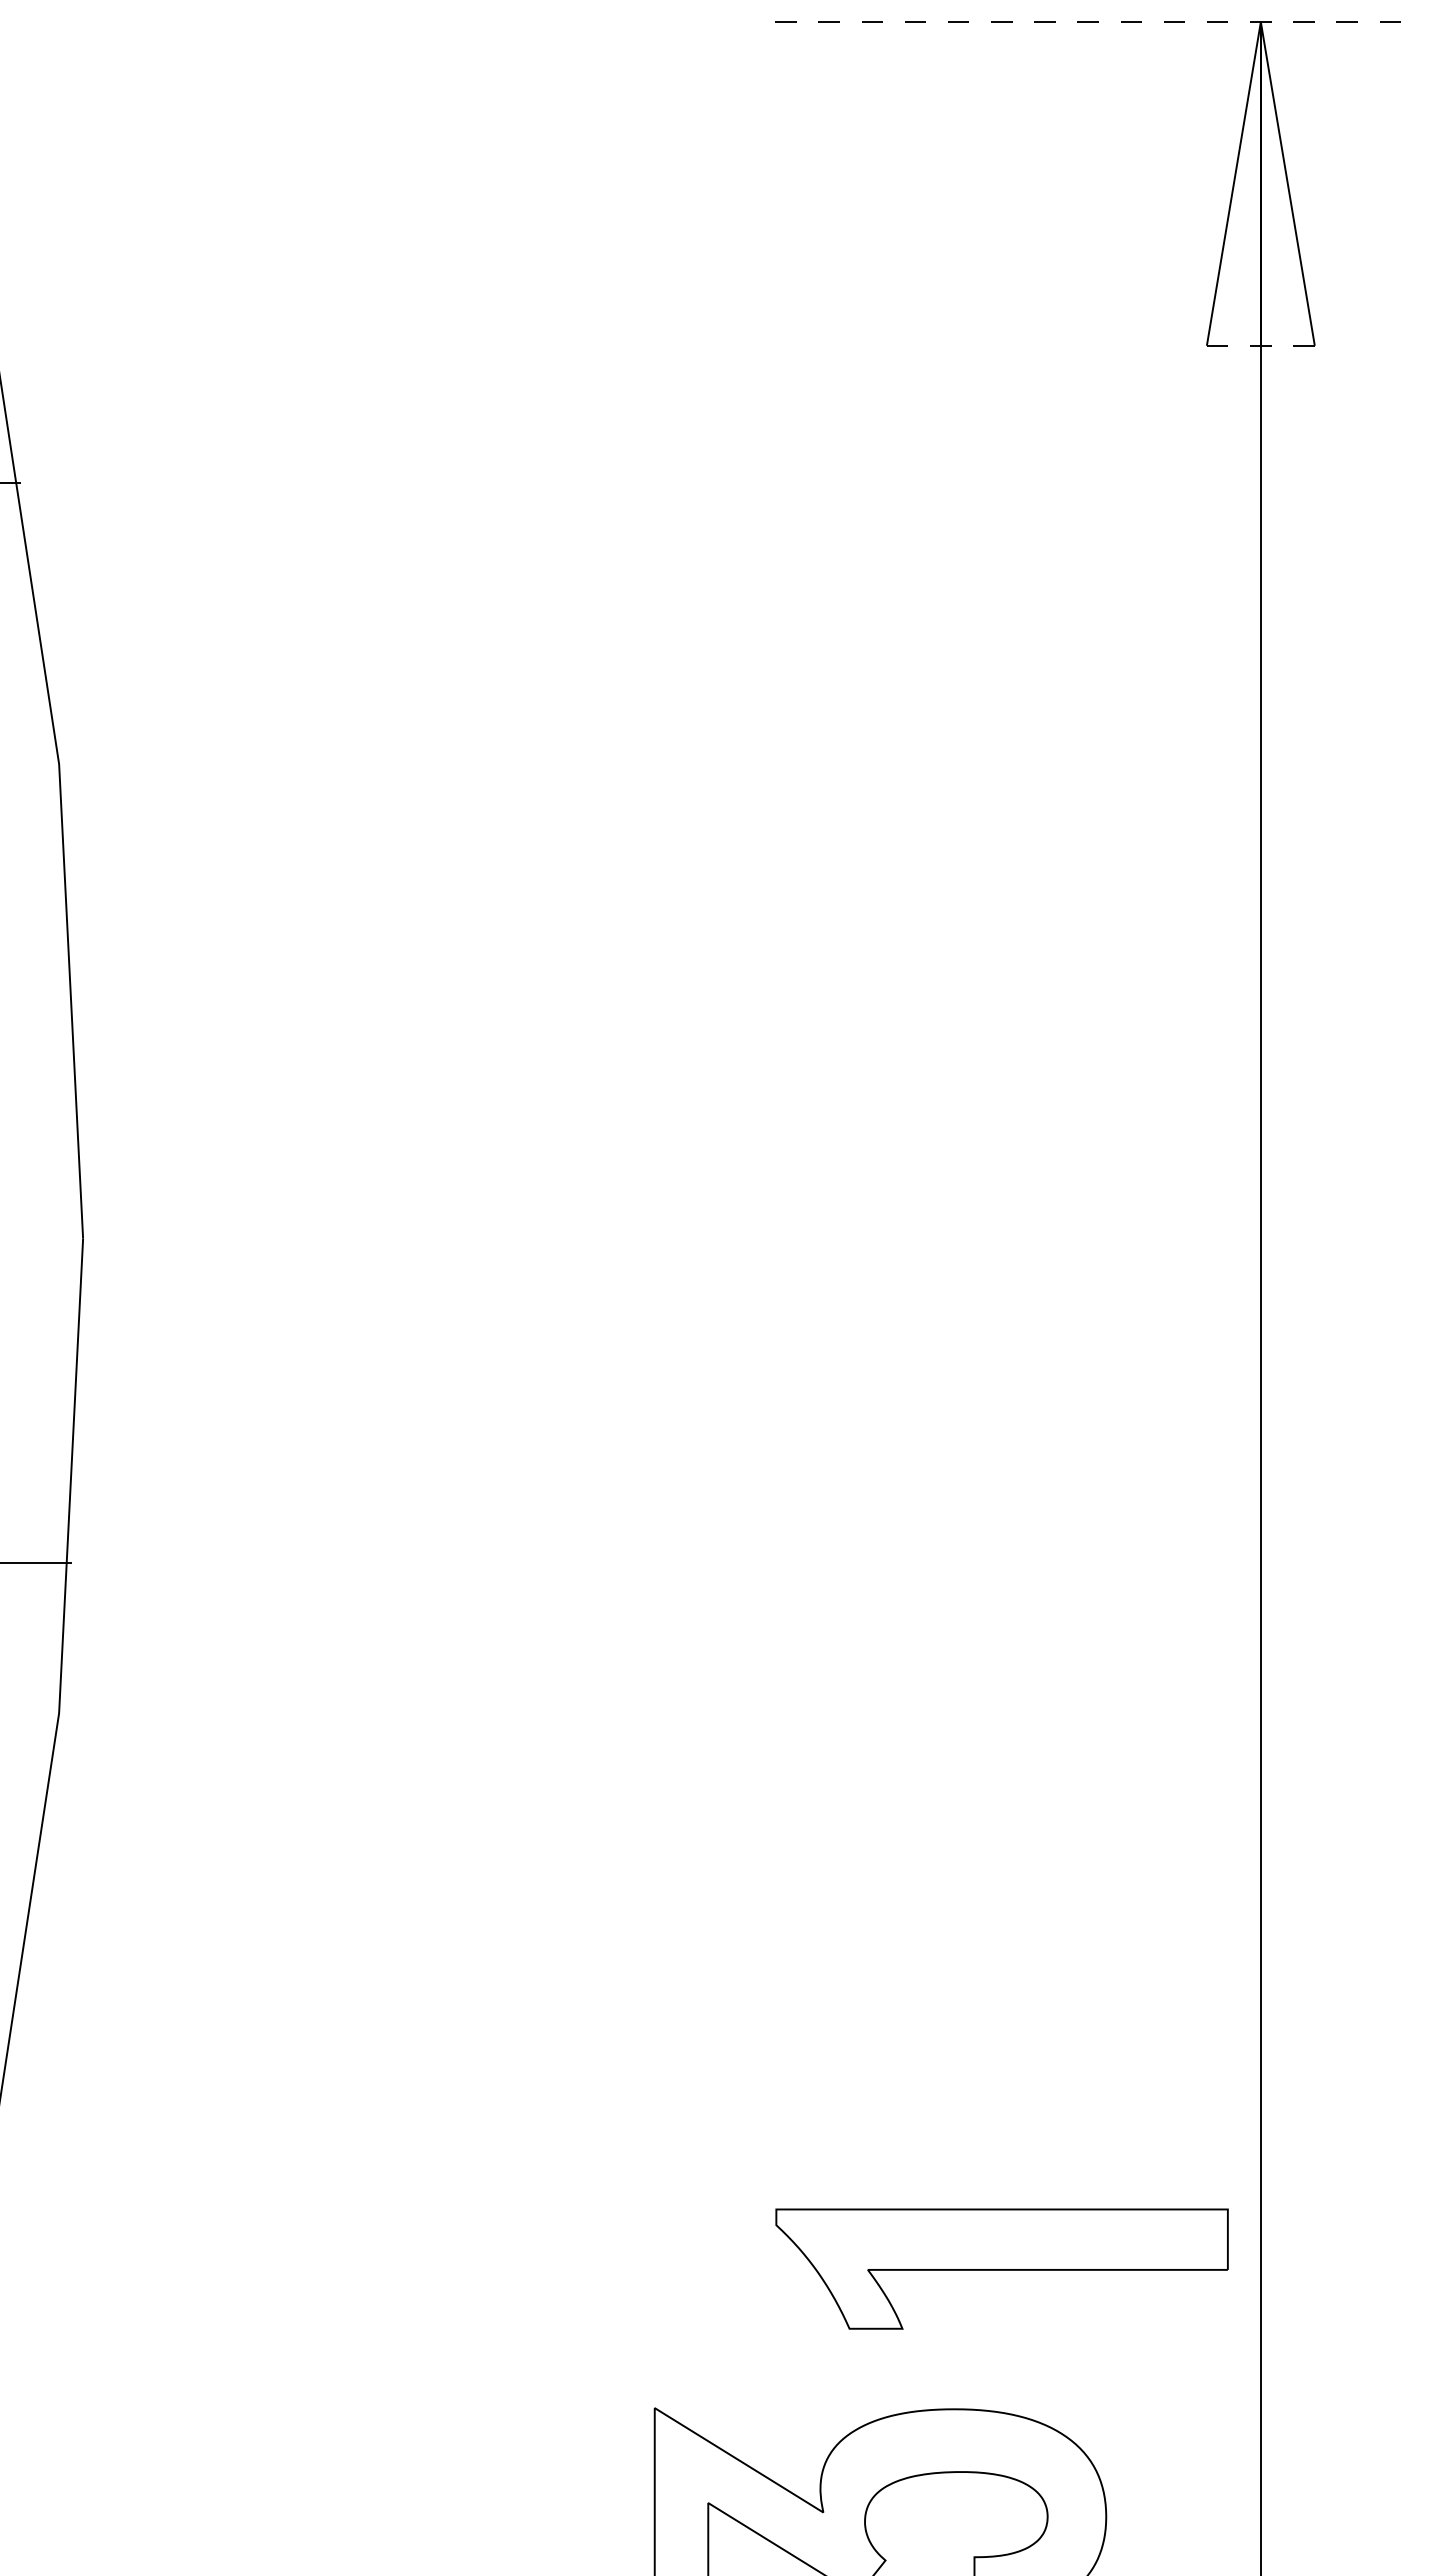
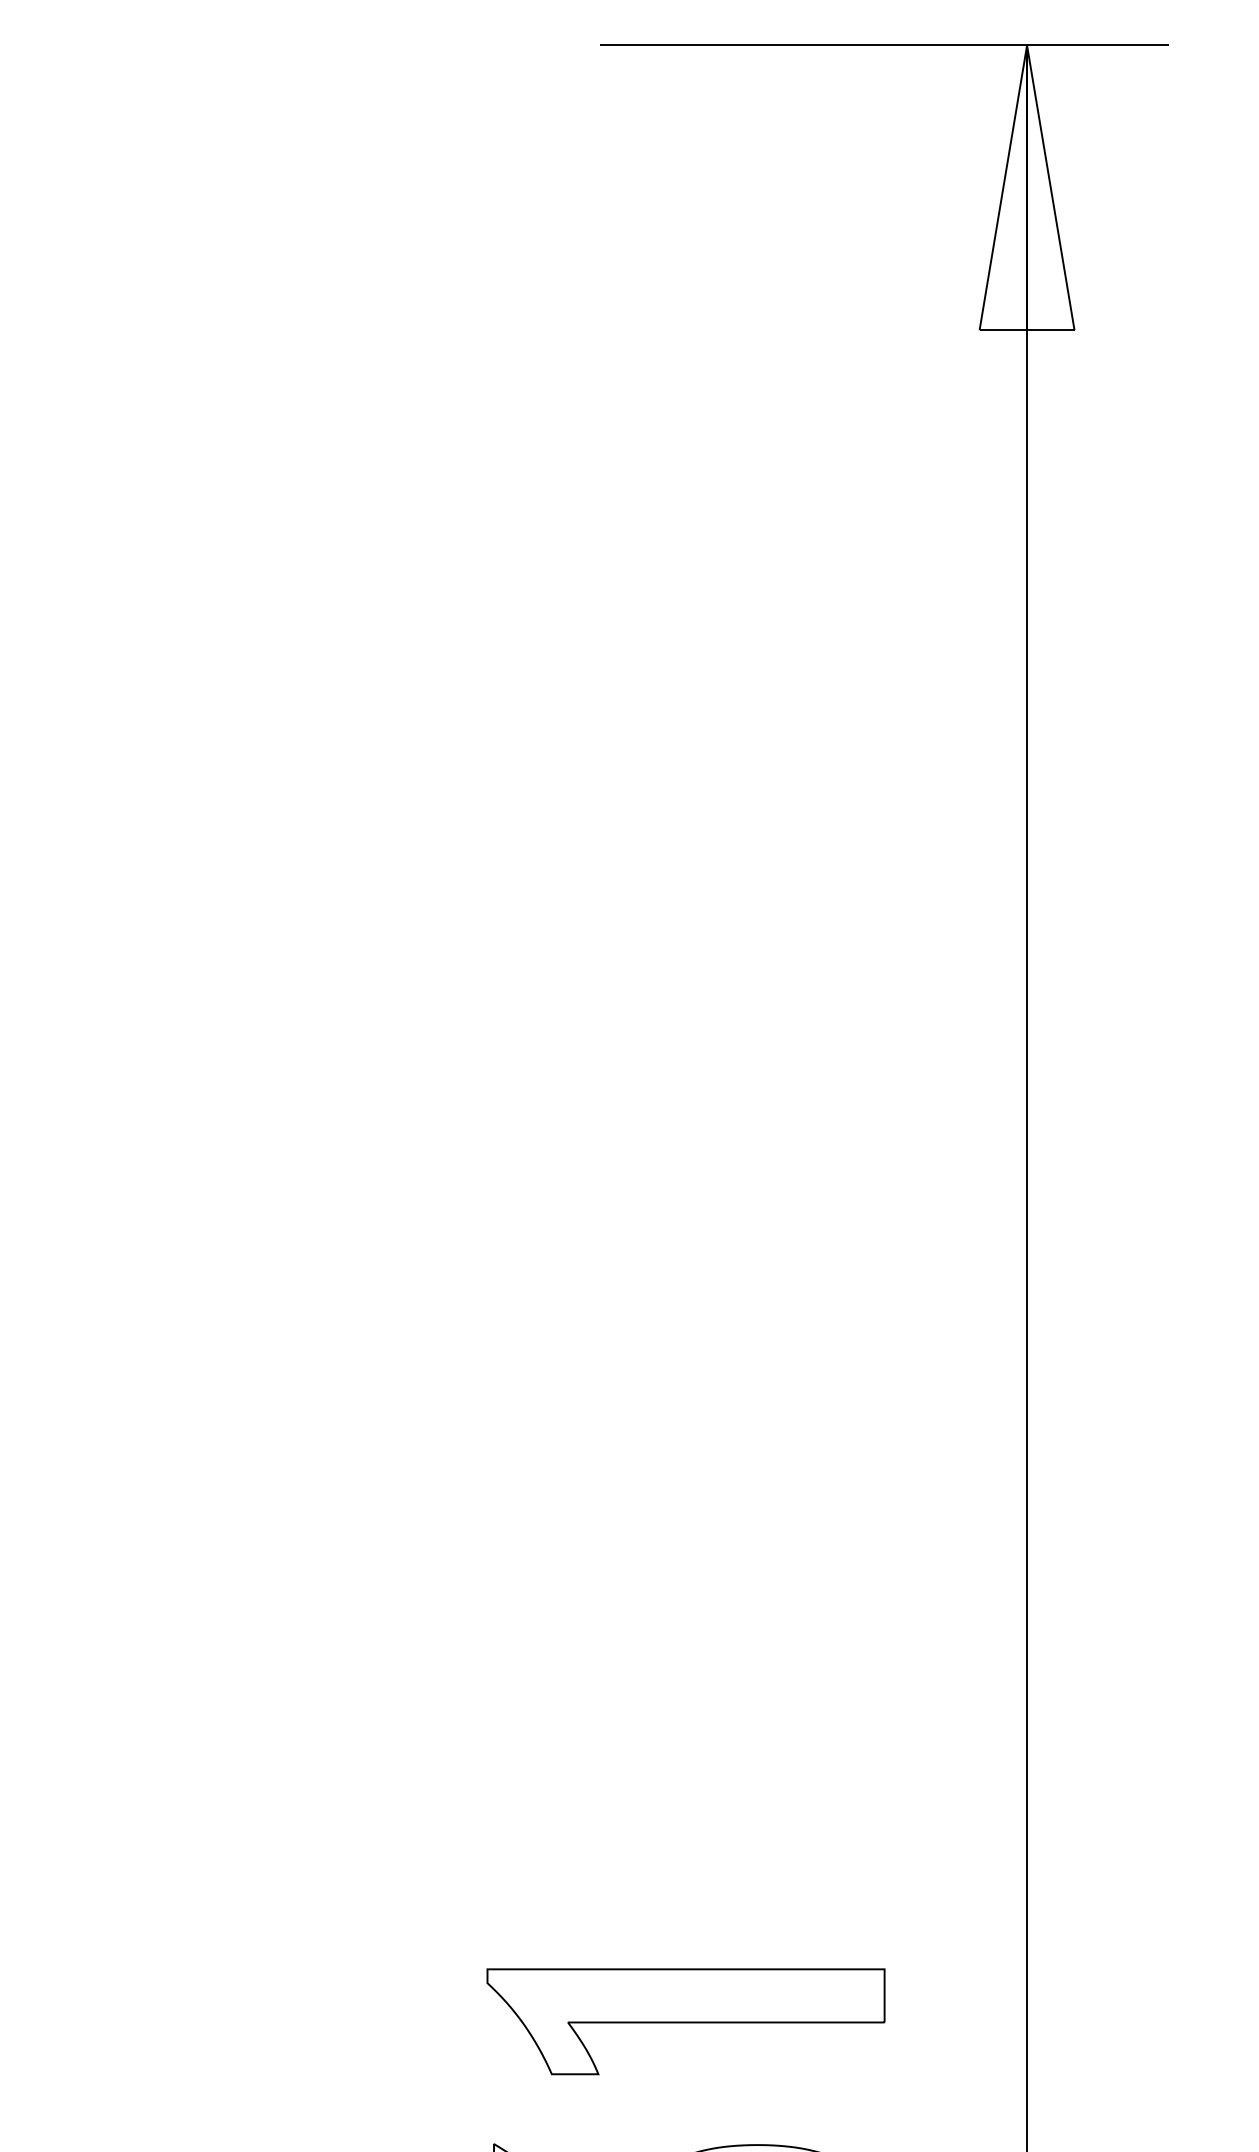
line: (1098, 22) -> (884, 45), dashed -> solid
line: (1260, 345) -> (1026, 329), dashed -> solid
part: (1001, 2268) -> (685, 2021), moved

